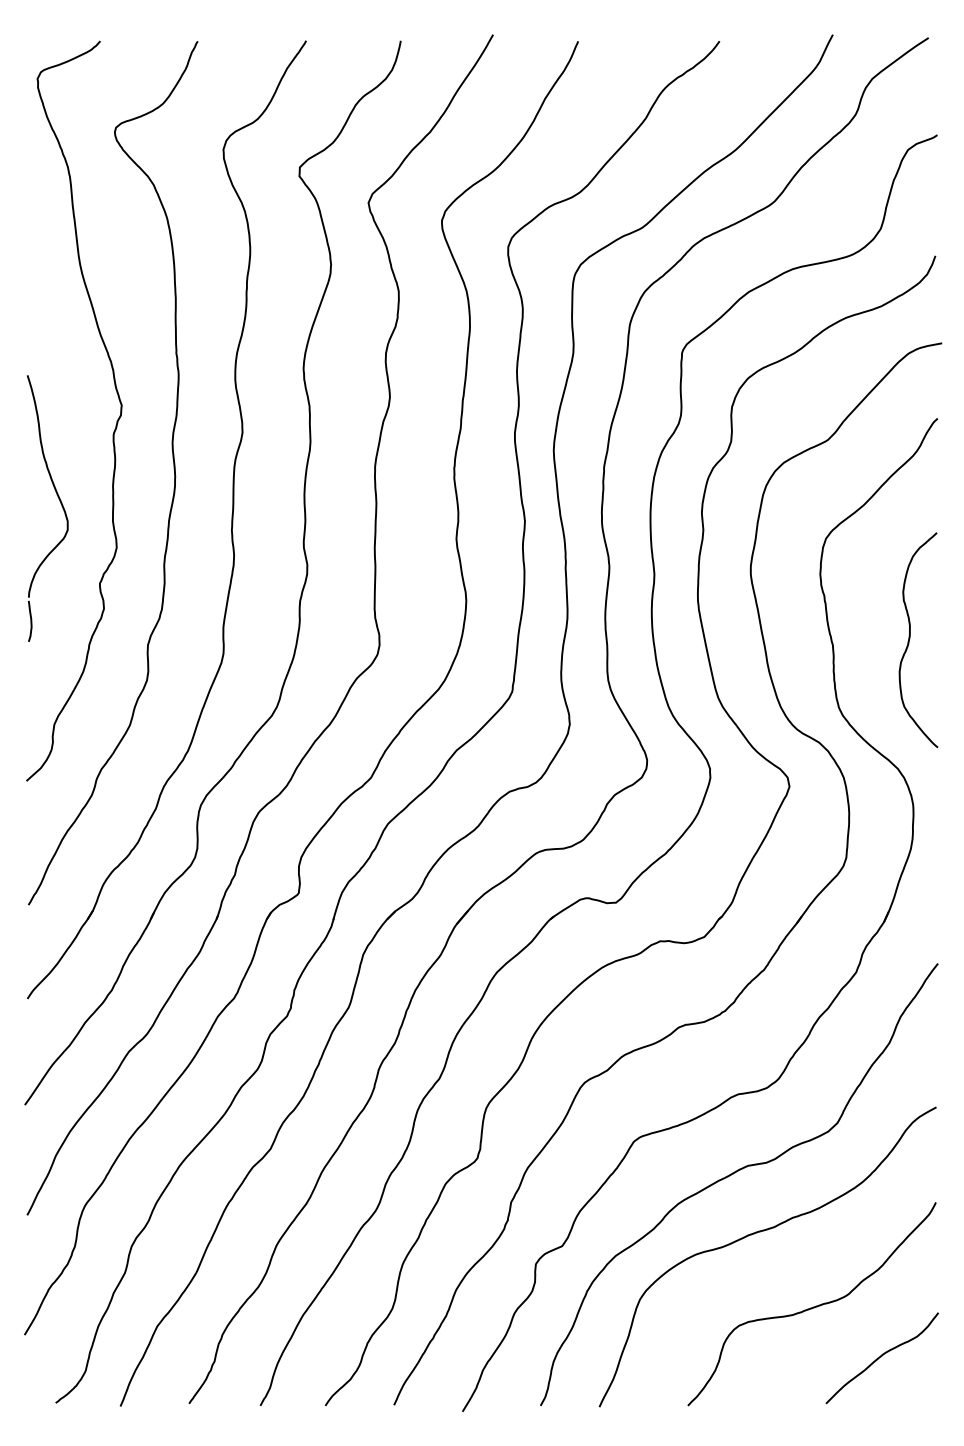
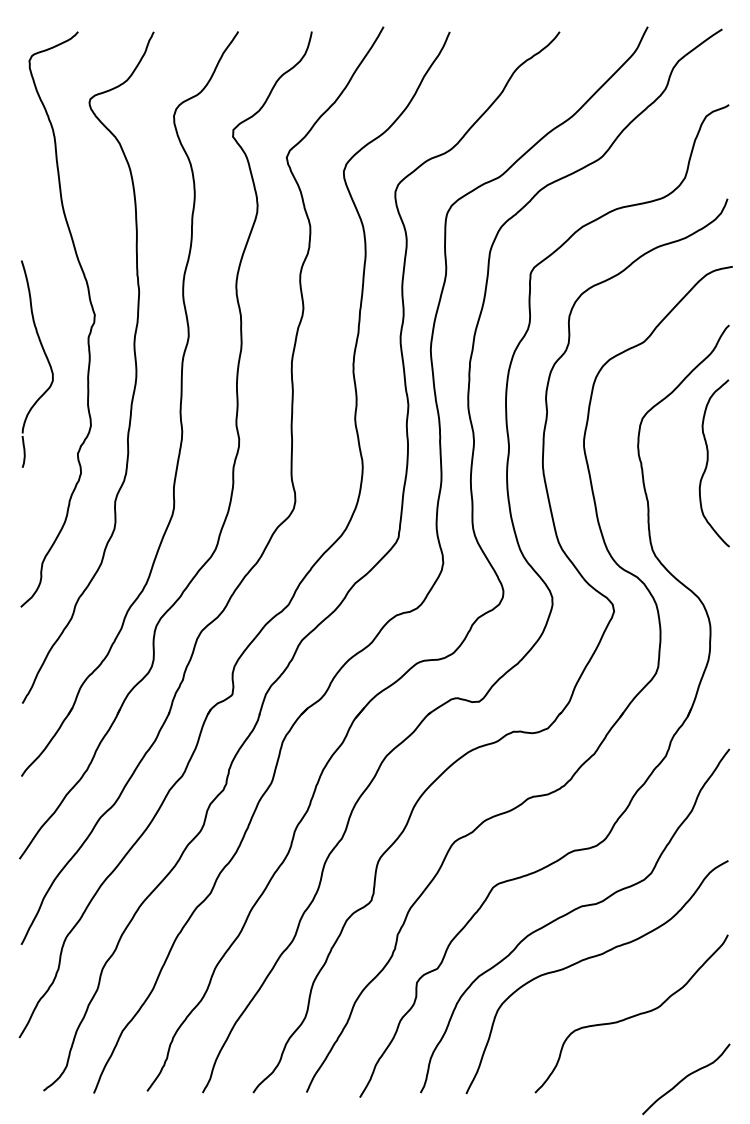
part: (59, 501) -> (46, 358), moved
curve: (910, 639) -> (708, 462), moved
curve: (881, 1357) -> (685, 1078), moved

